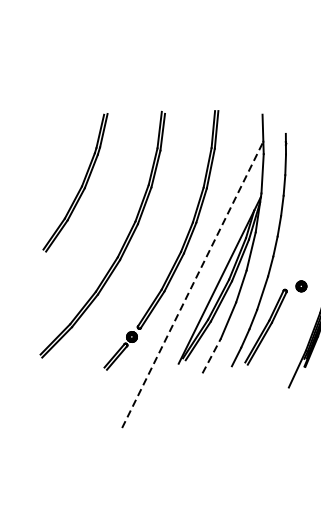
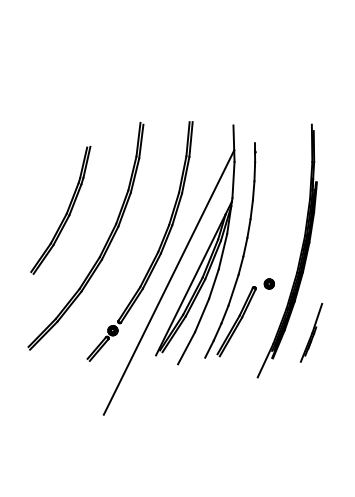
part: (81, 184) -> (66, 211), moved
line: (193, 284) -> (169, 282), dashed -> solid
line: (211, 355) -> (186, 347), dashed -> solid

